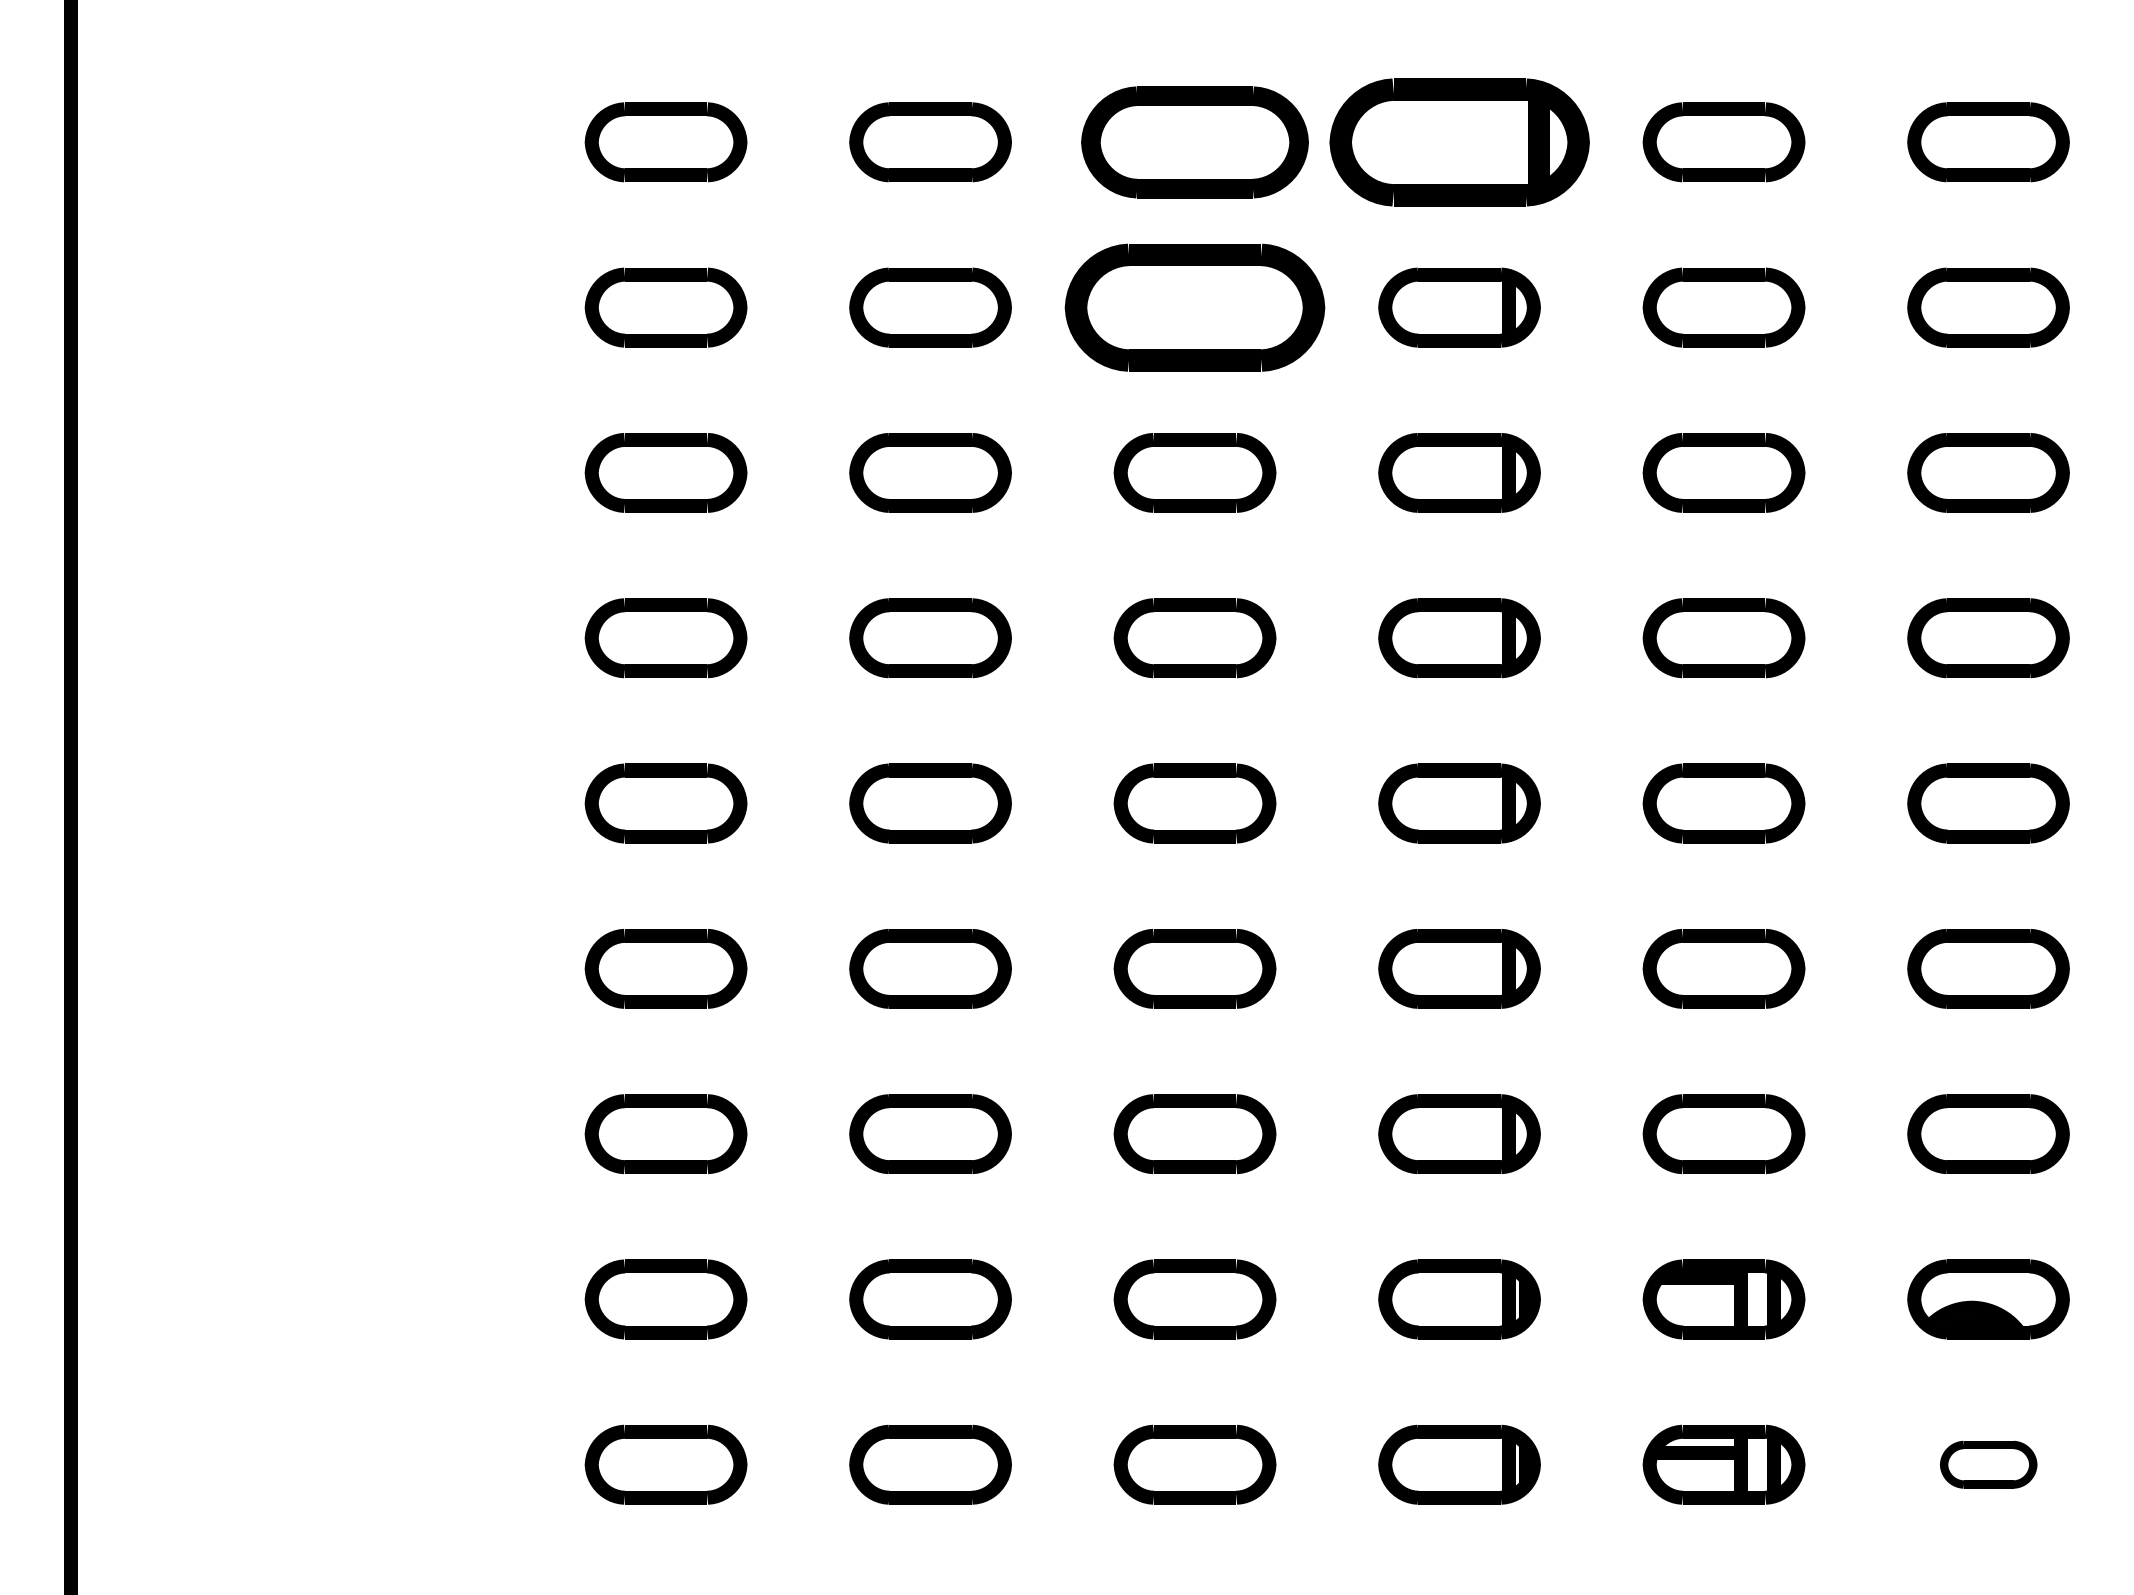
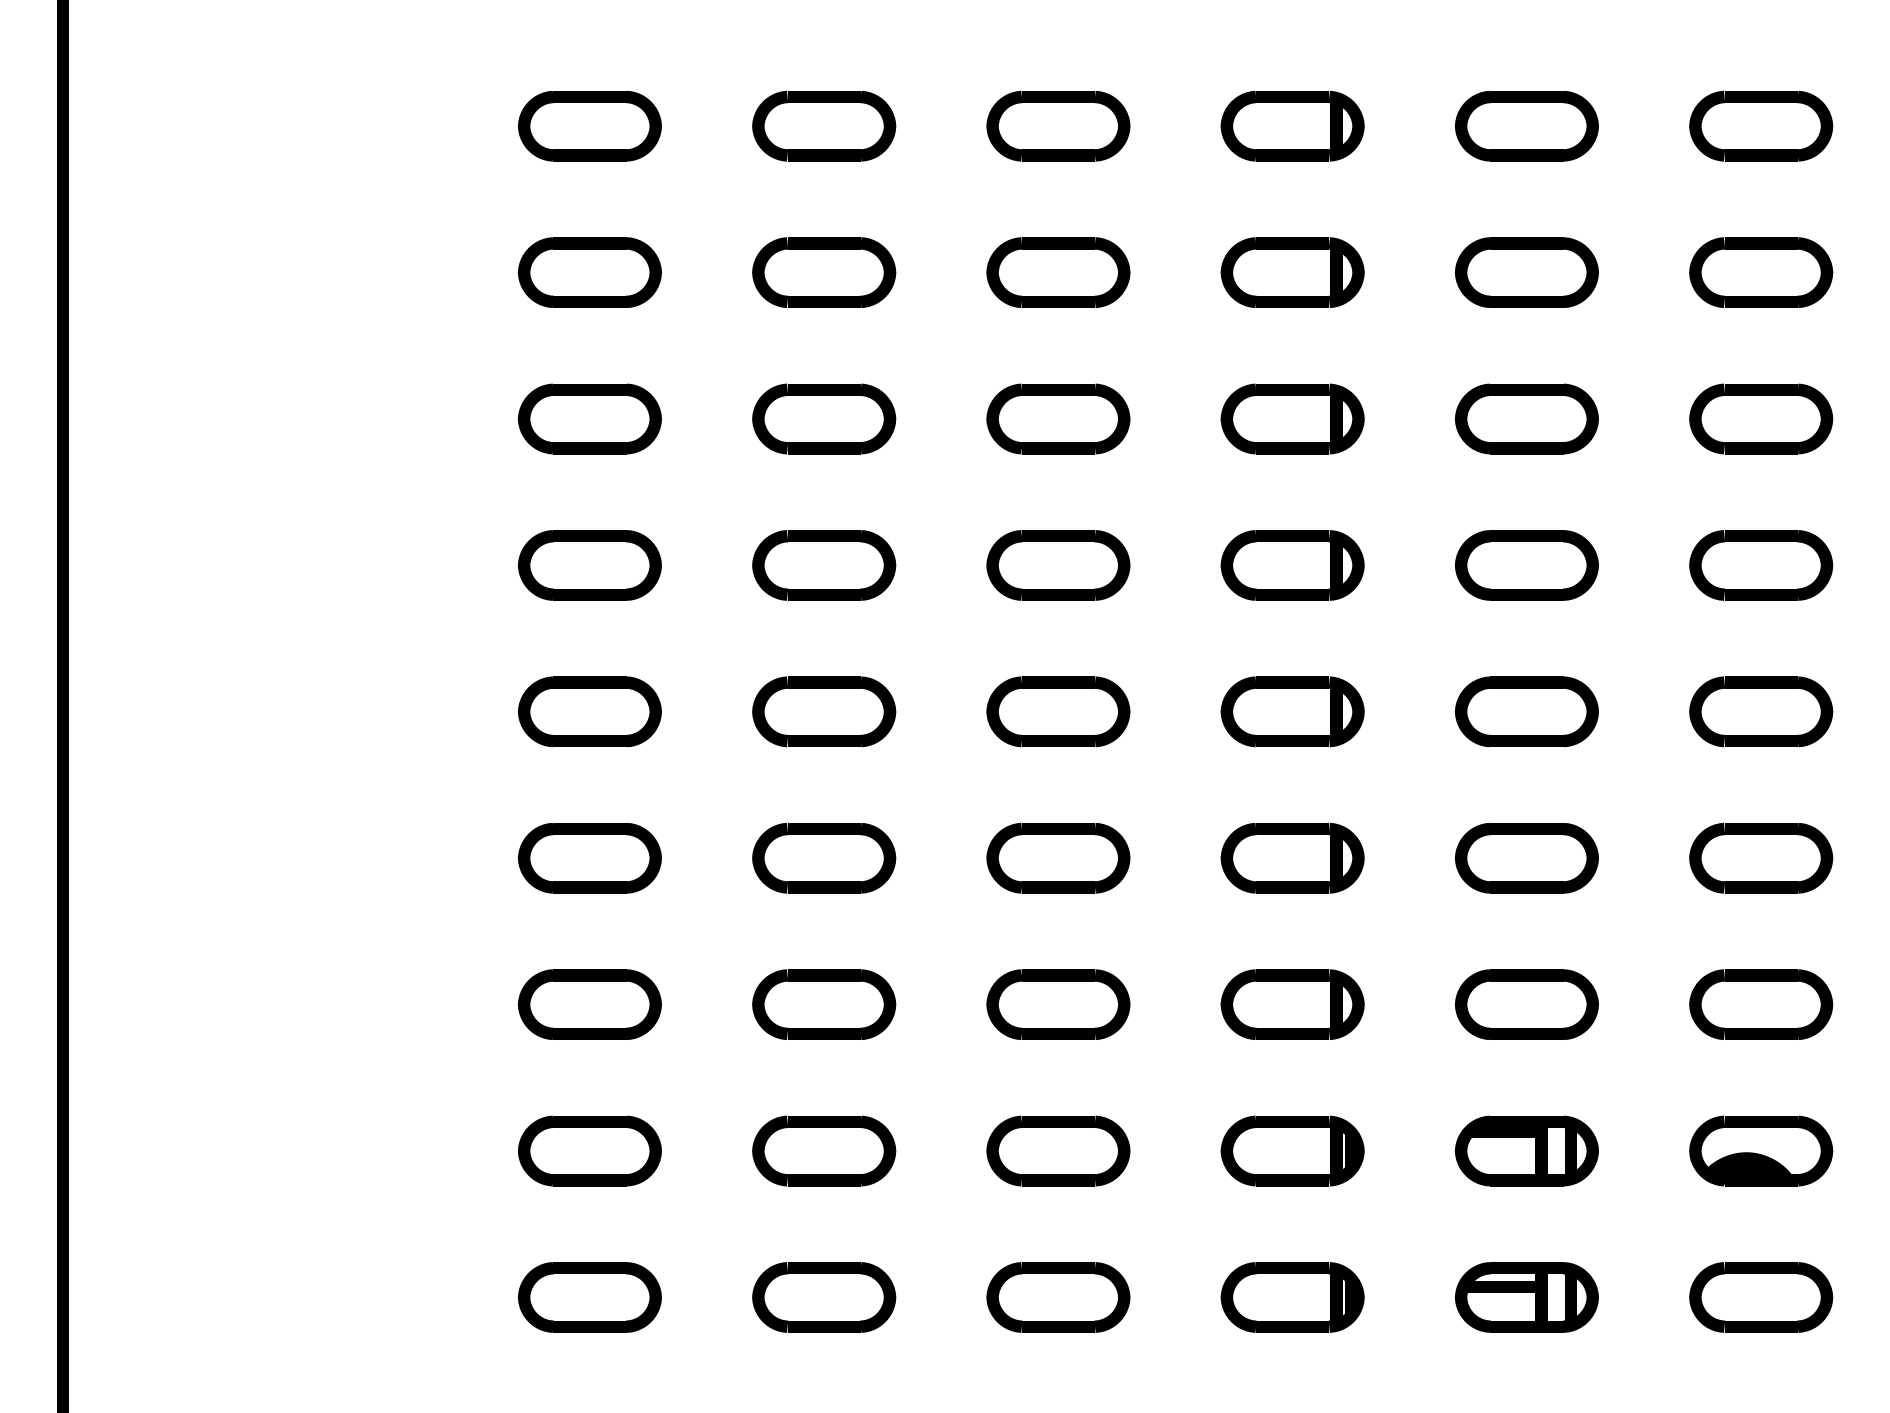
part: (1195, 141) -> (1058, 125), size x0.71
part: (1459, 141) -> (1292, 125), size x0.62
part: (1195, 307) -> (1058, 272), size x0.62
part: (1988, 1464) -> (1761, 1297), size x1.67

